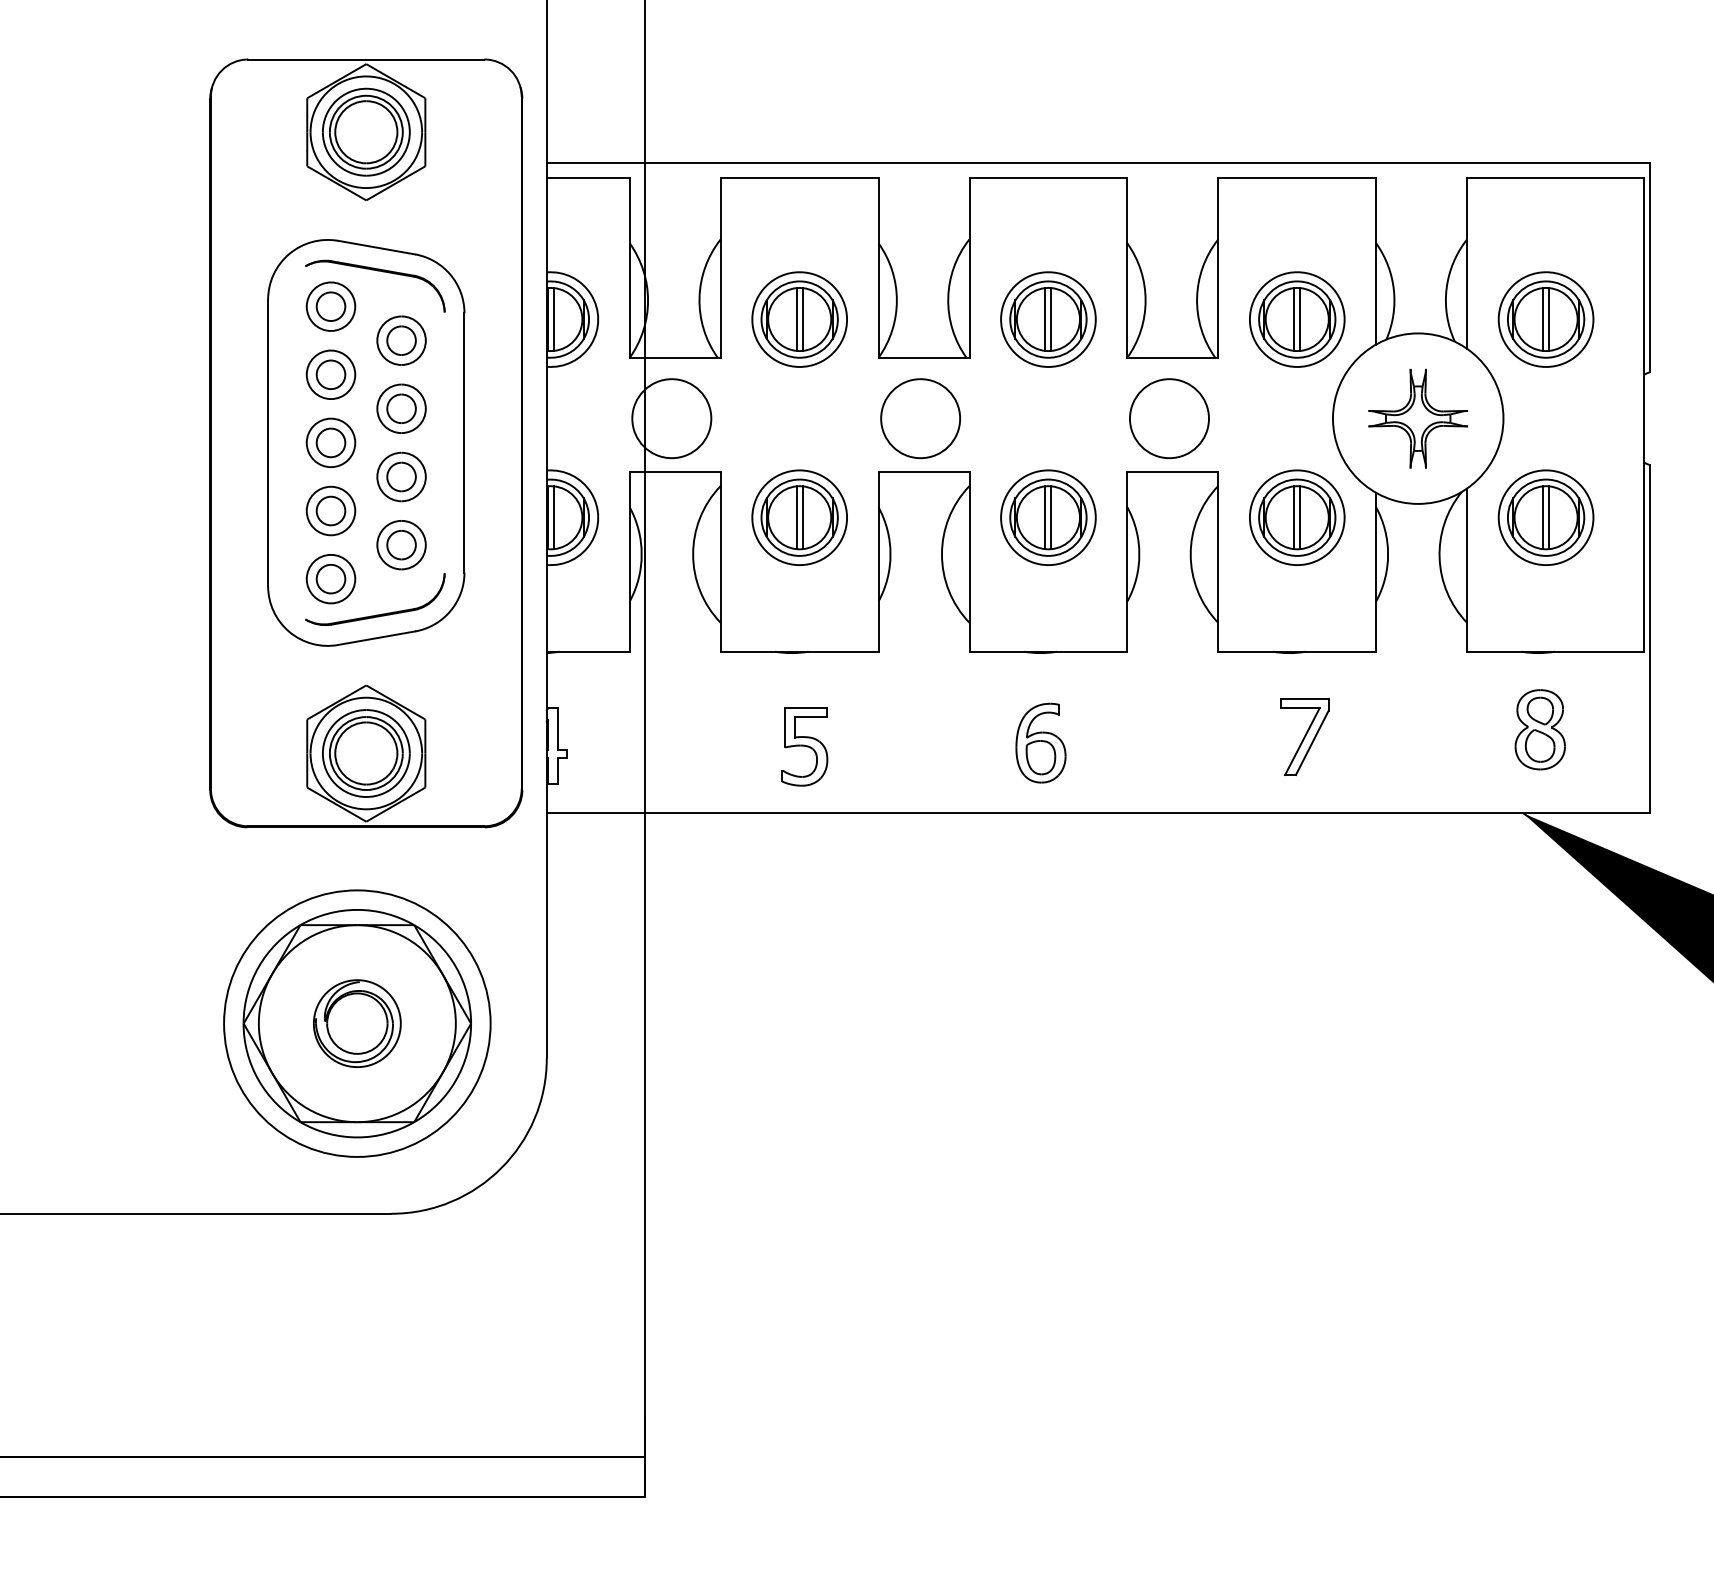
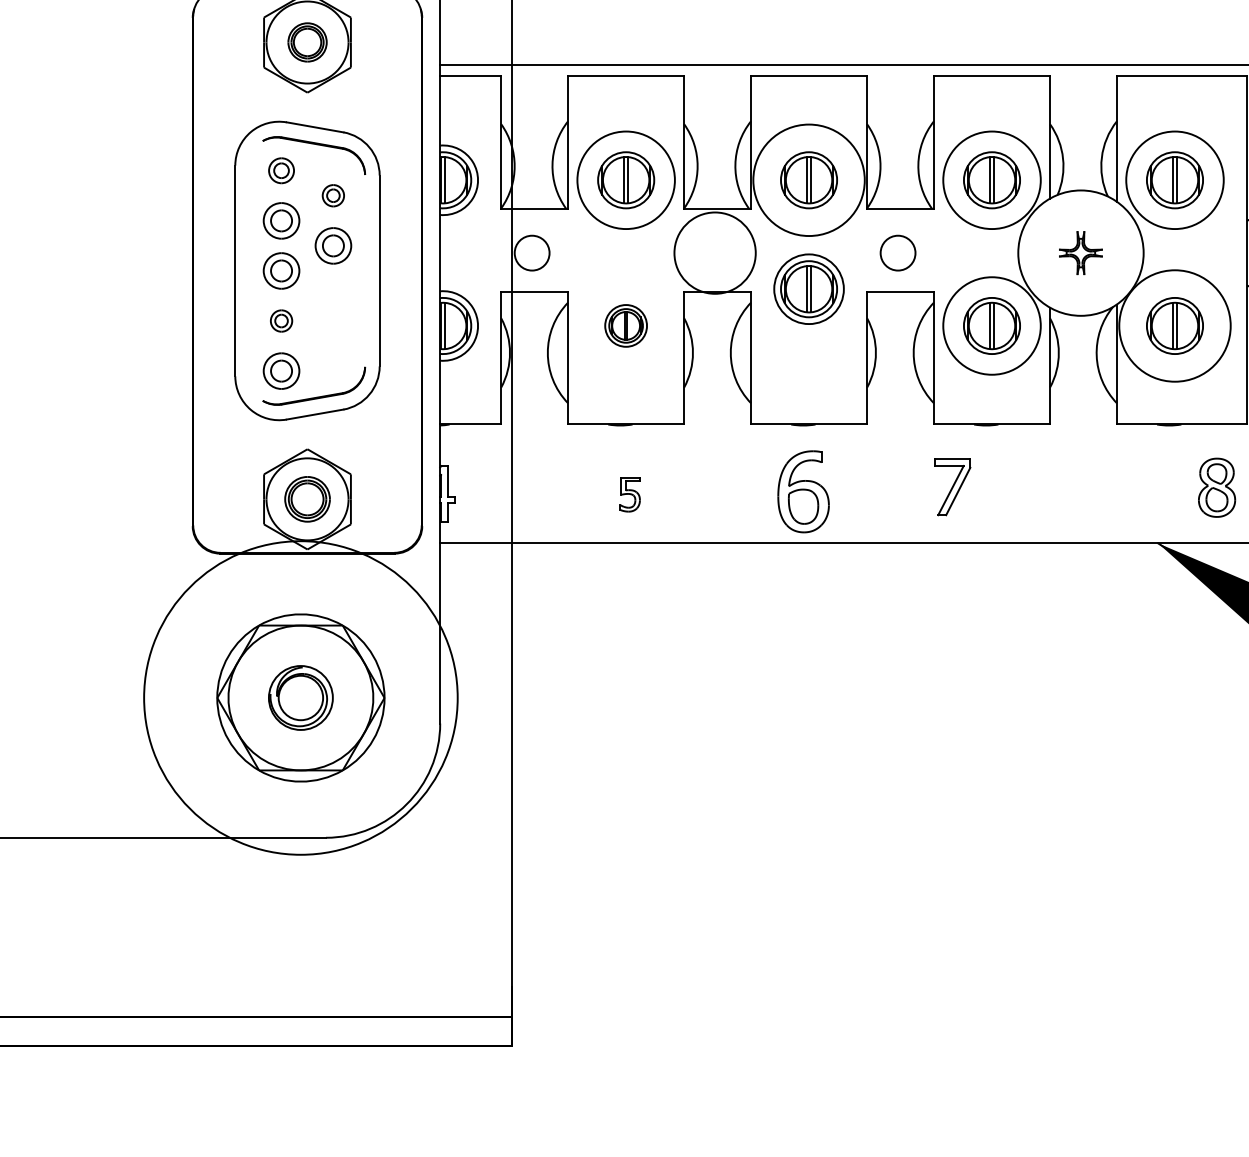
part: (366, 131) -> (307, 41), size x0.6
part: (330, 306) -> (281, 170), size x0.7
circle: (799, 319) -> (626, 180), size x1.4
circle: (1048, 319) -> (809, 180), size x1.6
circle: (1296, 319) -> (991, 180), size x1.4
circle: (1545, 319) -> (1174, 180), size x1.4
part: (401, 340) -> (333, 195), size x0.6
circle: (671, 418) -> (531, 253), size x0.6
circle: (920, 418) -> (715, 253), size x1.4
circle: (1168, 418) -> (897, 253), size x0.6
part: (1417, 418) -> (1080, 253), size x0.6
part: (401, 476) -> (333, 295), removed
part: (330, 510) -> (281, 320), size x0.6
part: (799, 517) -> (626, 325), size x0.6
part: (1048, 517) -> (809, 289), moved
circle: (1296, 517) -> (991, 325), size x1.4
circle: (1545, 517) -> (1174, 325), size x1.6
part: (401, 545) -> (333, 346), removed
part: (1539, 729) -> (1216, 487), moved
part: (1304, 737) -> (952, 487), moved
part: (1040, 742) -> (803, 491), size x1.4
part: (804, 746) -> (629, 494), size x0.6
part: (366, 753) -> (307, 499), size x0.7
circle: (357, 1023) -> (301, 697), size x1.6

